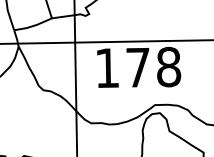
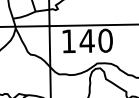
text: (151, 66) -> (95, 40), 178 -> 140

